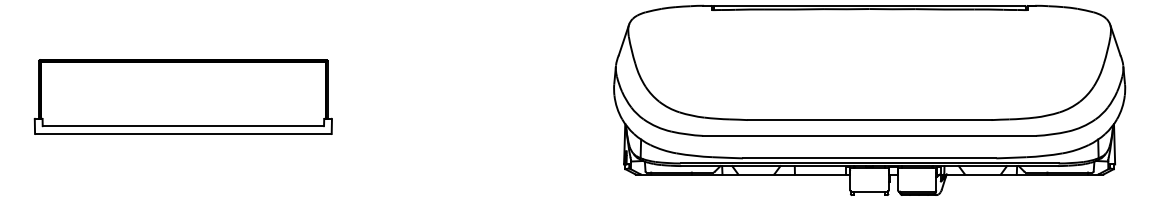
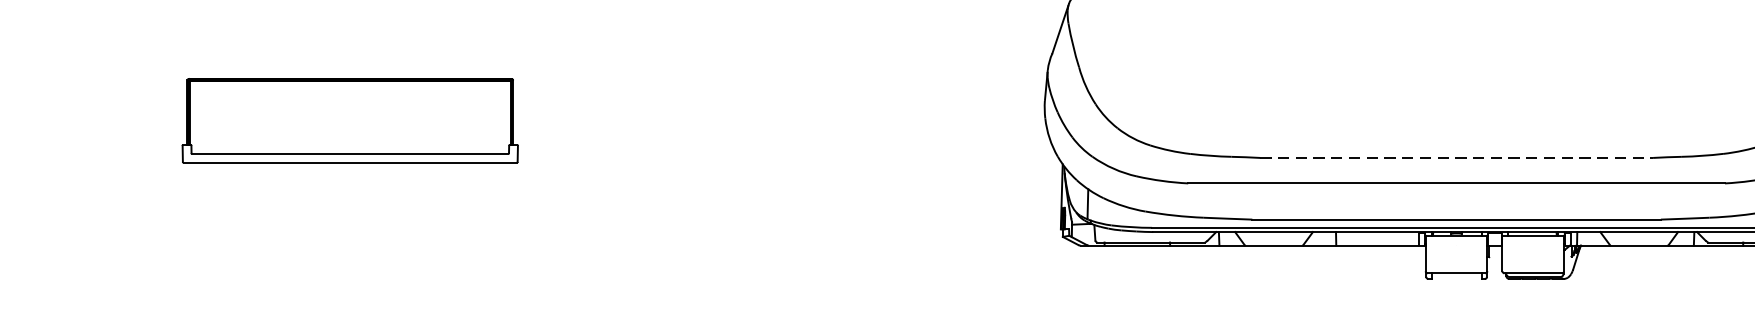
part: (182, 96) -> (349, 119), size x0.7
line: (869, 120) -> (1456, 158), solid -> dashed

